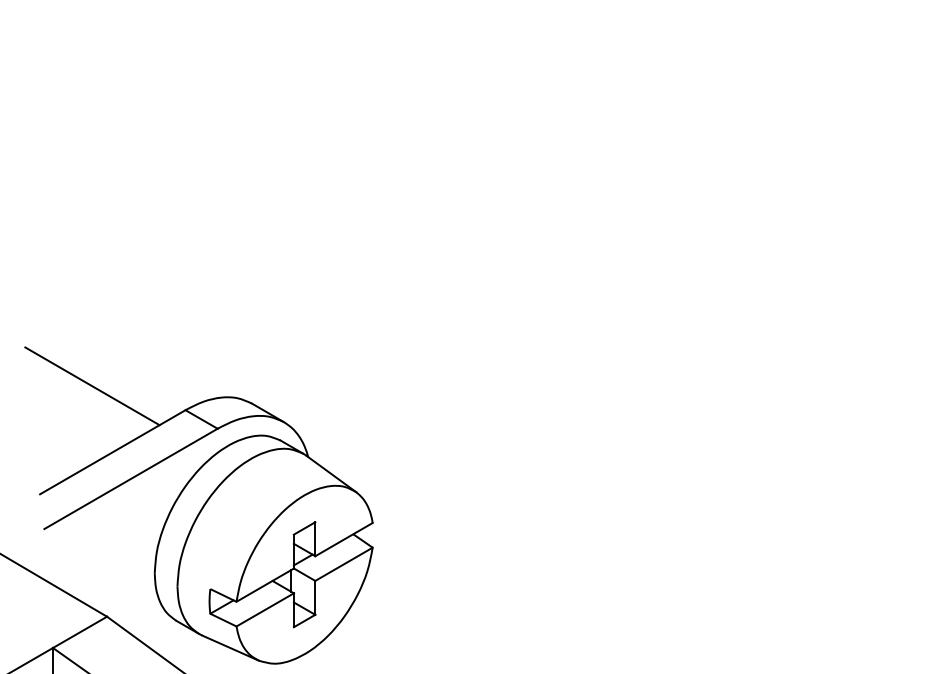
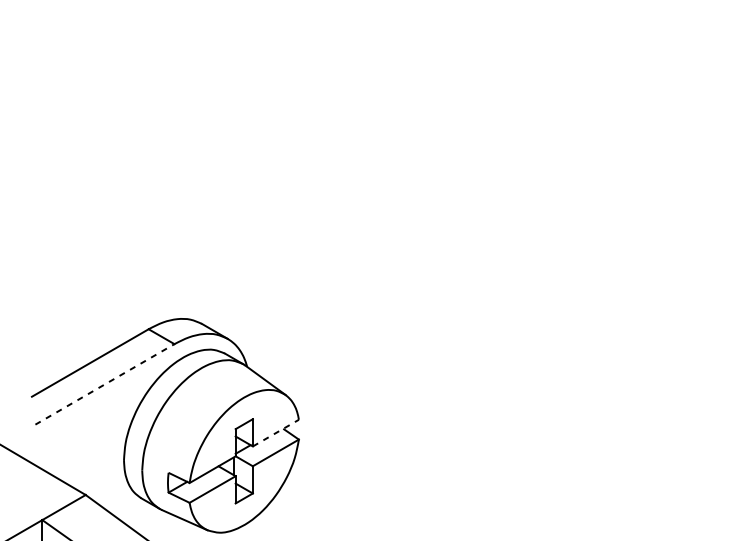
line: (92, 386) -> (74, 310), removed
line: (131, 478) -> (105, 384), solid -> dashed
line: (344, 539) -> (276, 433), solid -> dashed

